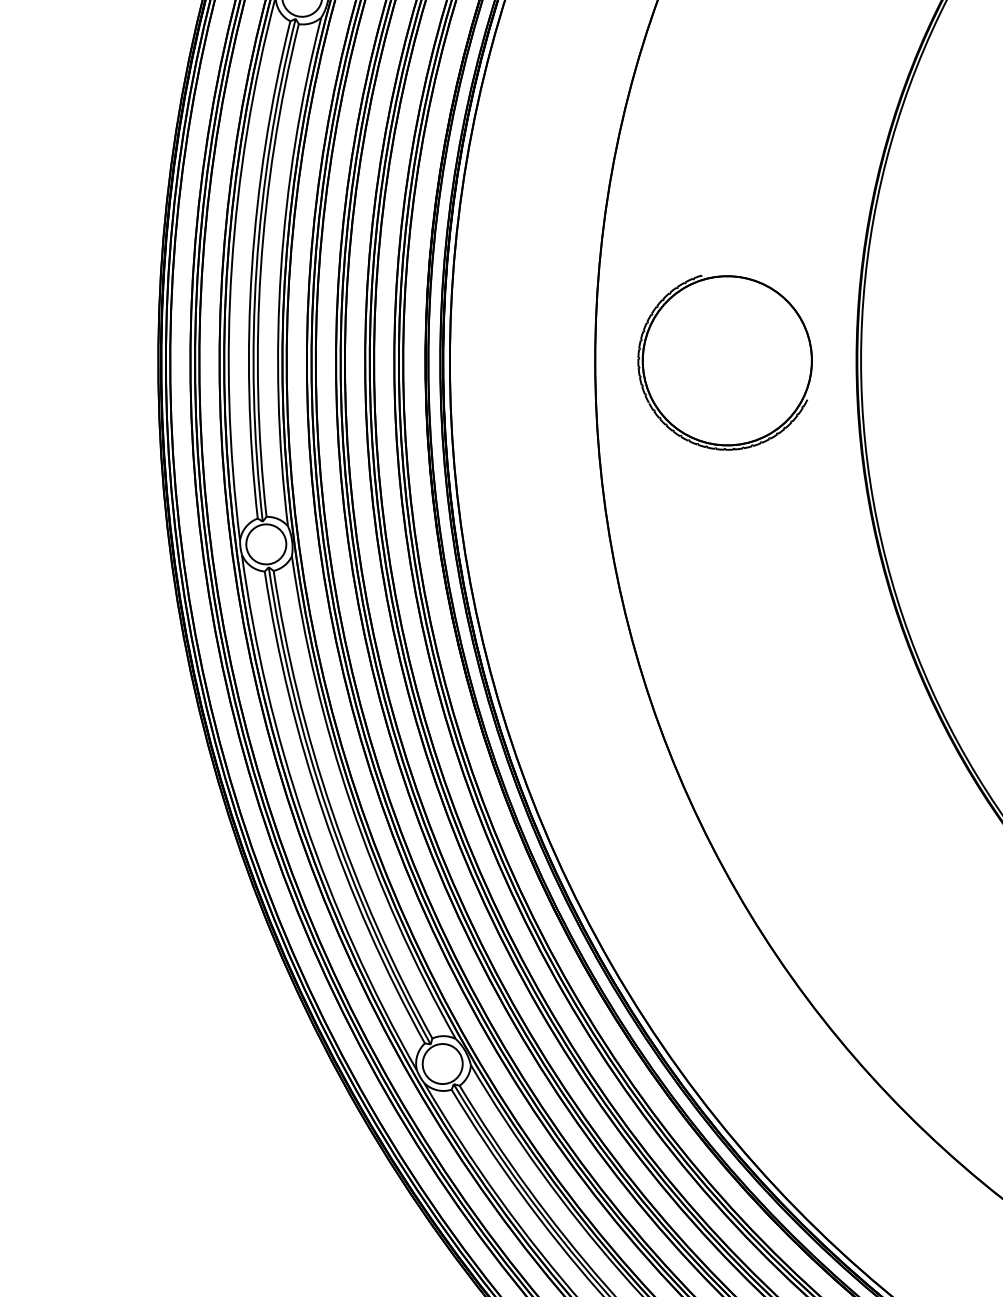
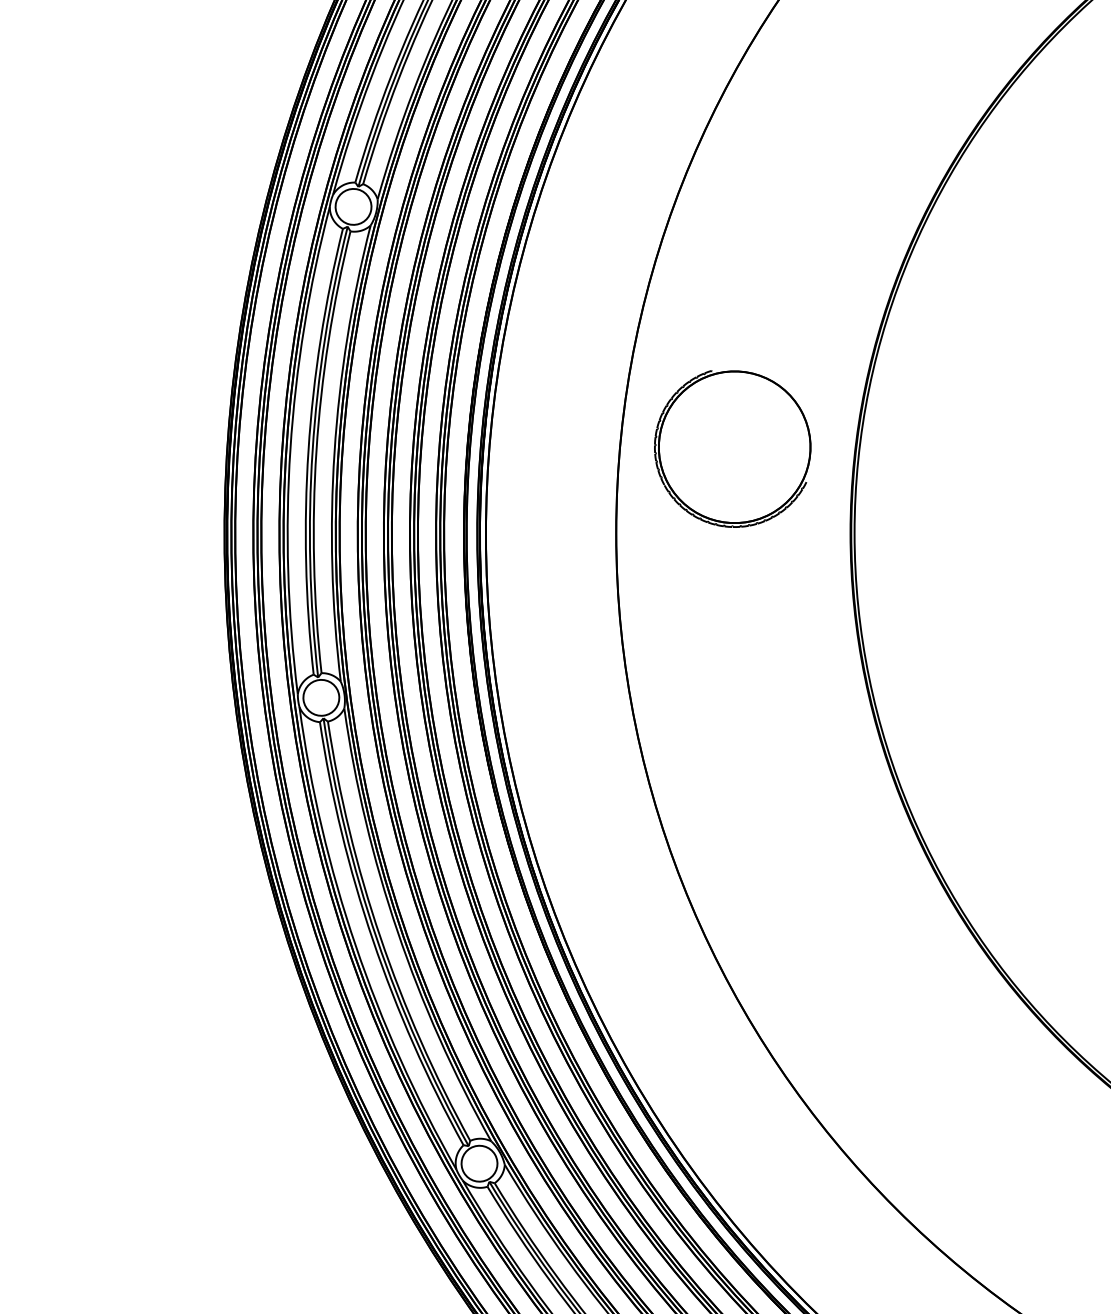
part: (724, 362) -> (732, 448), moved

